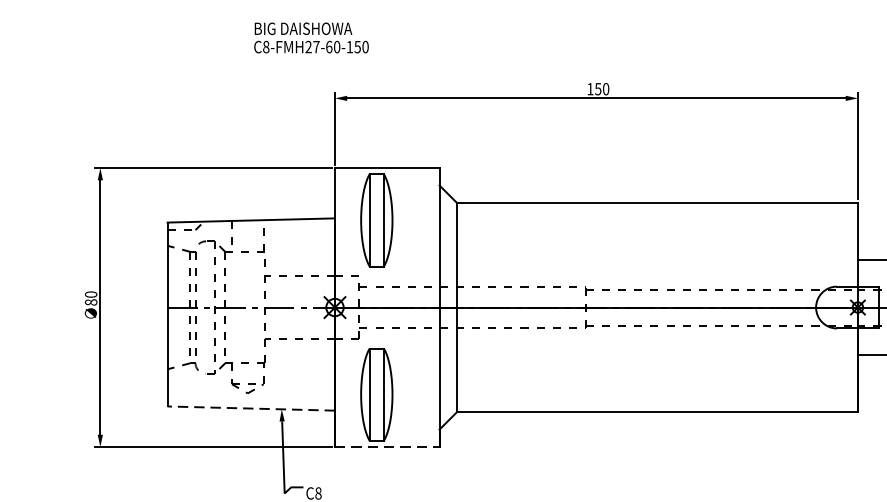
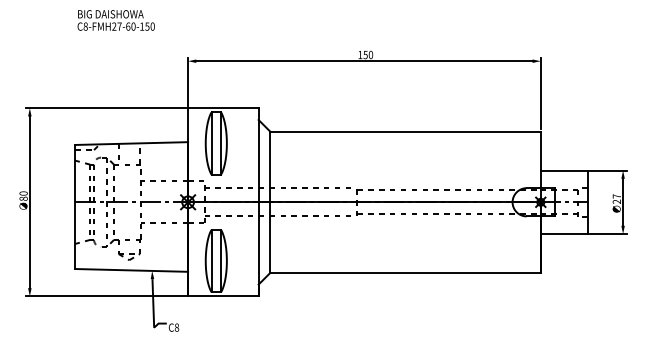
text: (310, 38) -> (115, 20), moved
line: (251, 408) -> (131, 270), dashed -> solid
line: (387, 447) -> (223, 296), dashed -> solid

